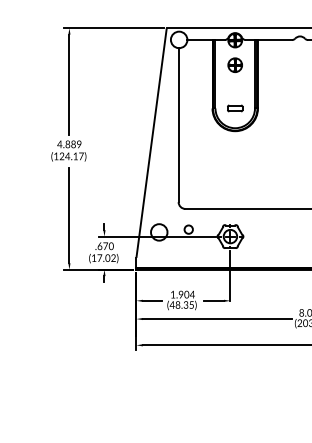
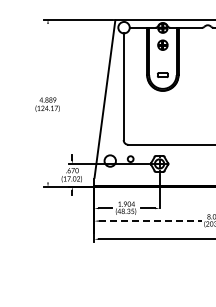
line: (70, 84) -> (48, 58), removed
line: (70, 215) -> (48, 149), removed
line: (217, 319) -> (150, 221), solid -> dashed

